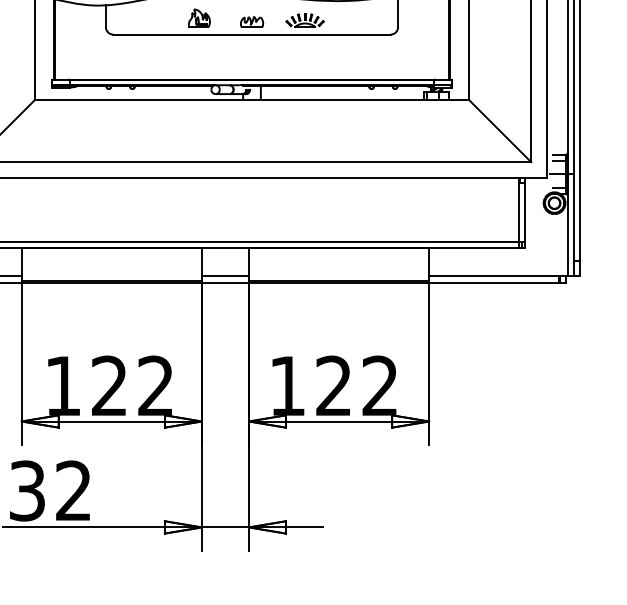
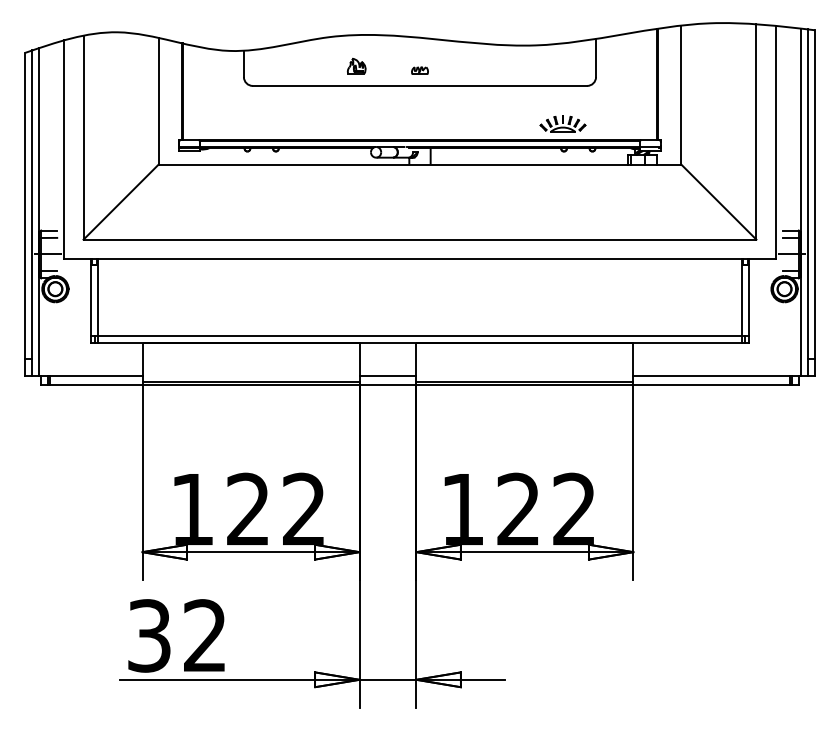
part: (199, 17) -> (356, 65), size x0.7
part: (304, 20) -> (562, 123), moved
part: (251, 21) -> (419, 70), size x0.6

